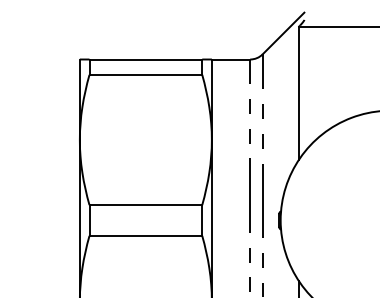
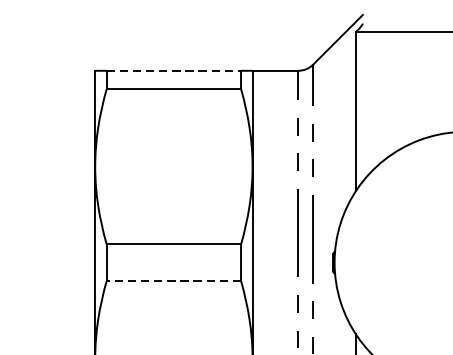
line: (146, 59) -> (174, 70), solid -> dashed
line: (145, 235) -> (173, 280), solid -> dashed

